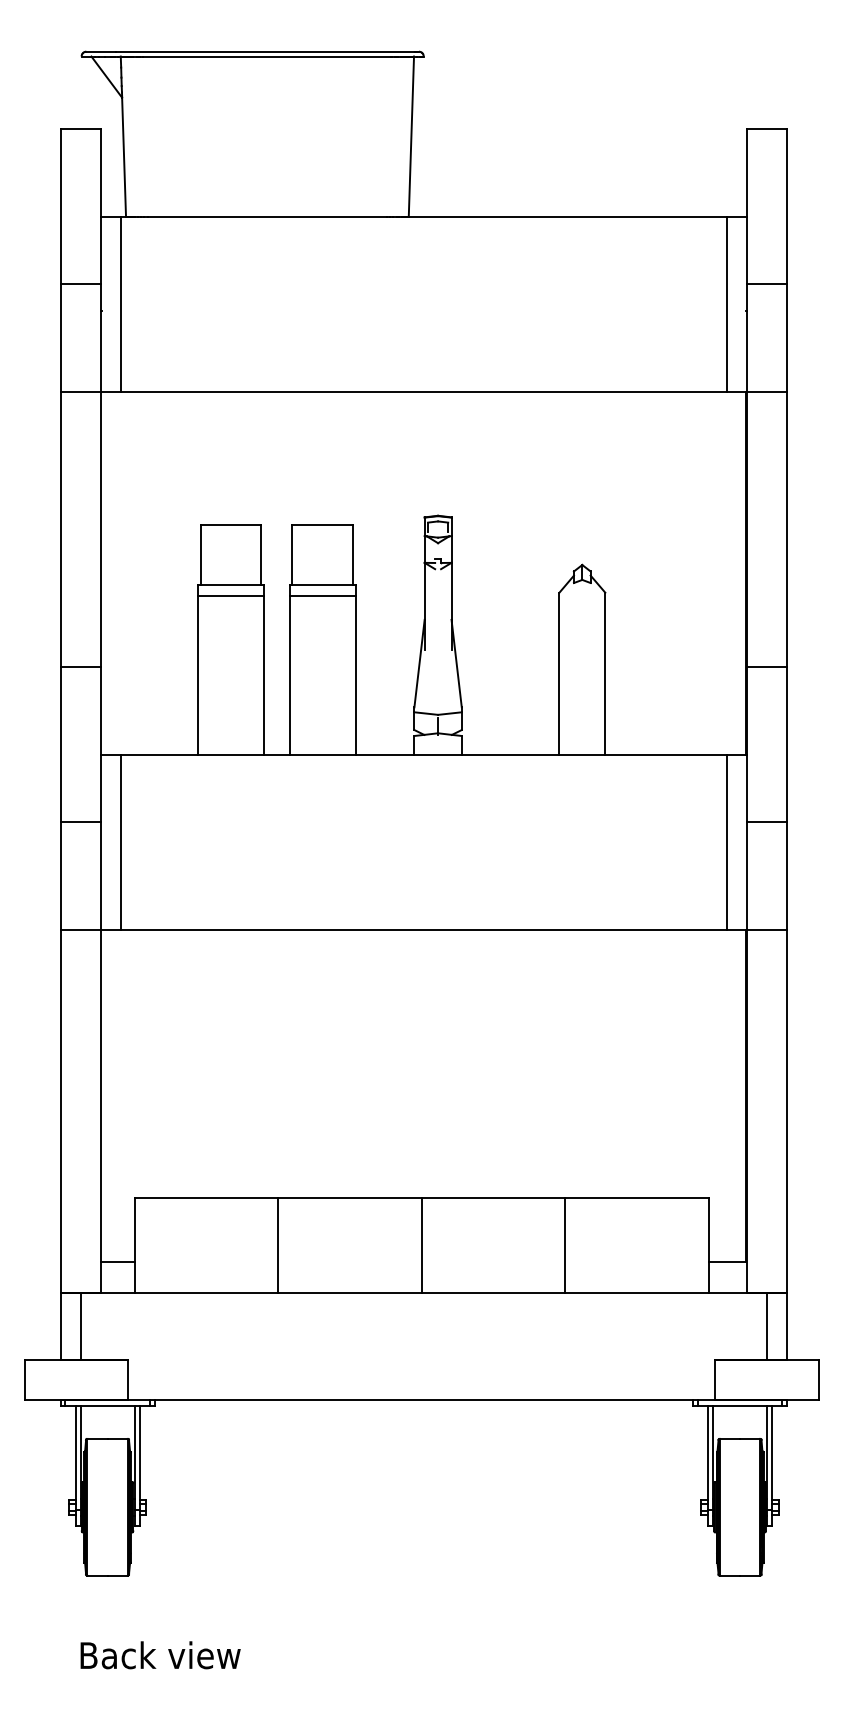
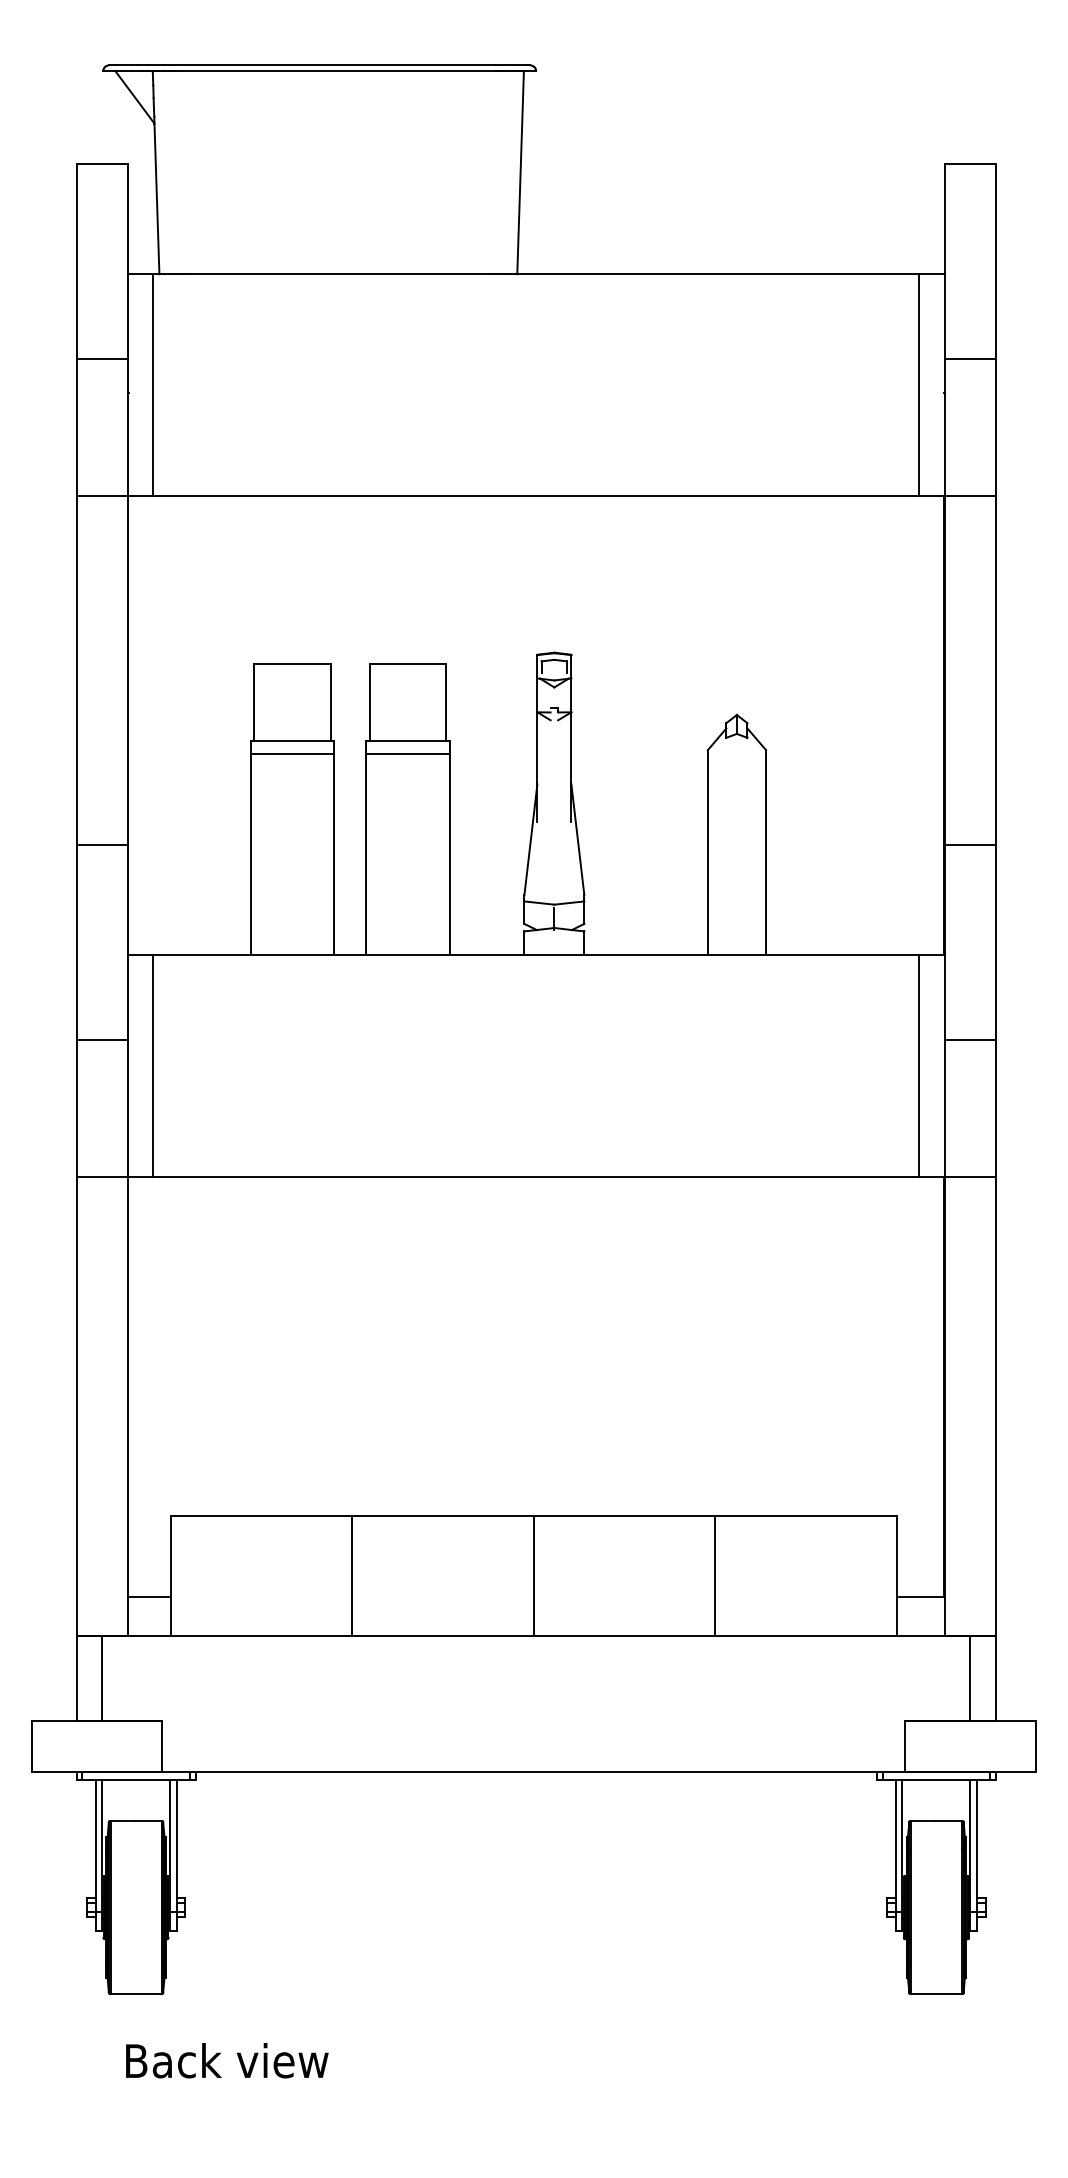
text: (160, 1655) -> (227, 2060), moved

